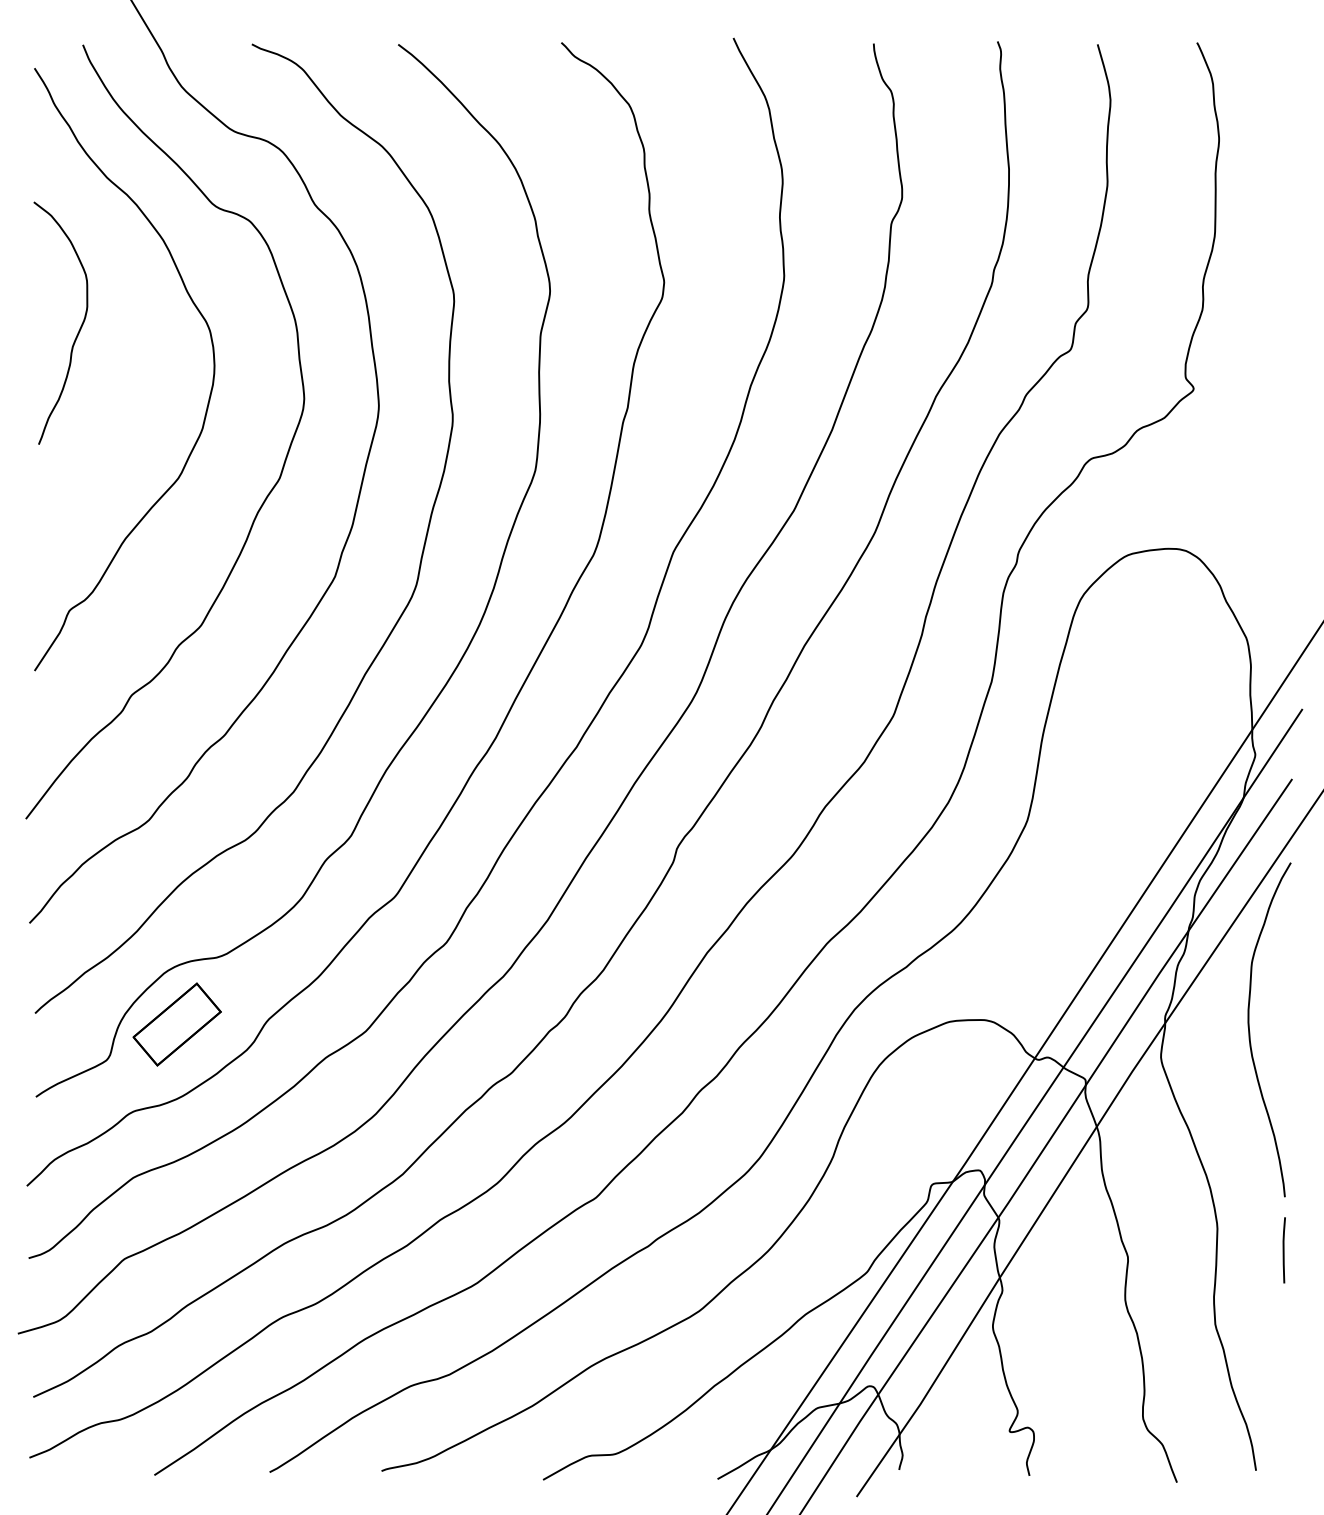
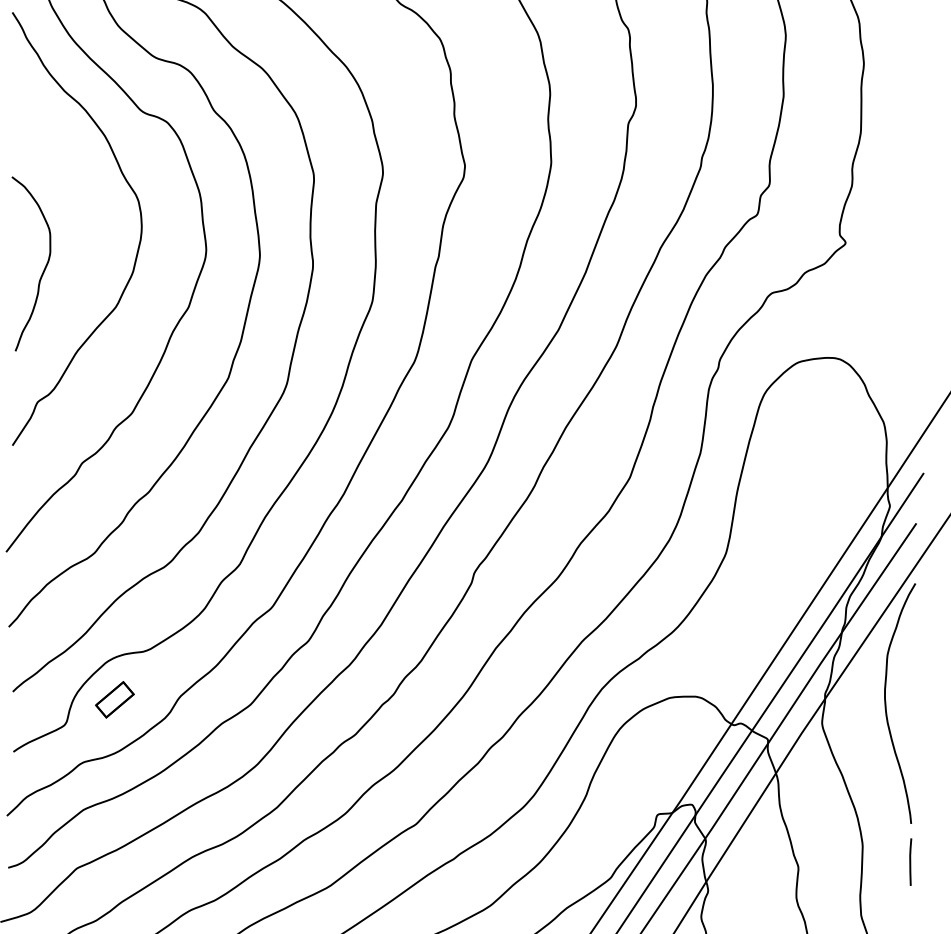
curve: (78, 330) -> (44, 269), moved
part: (176, 1024) -> (114, 699), size x0.6

